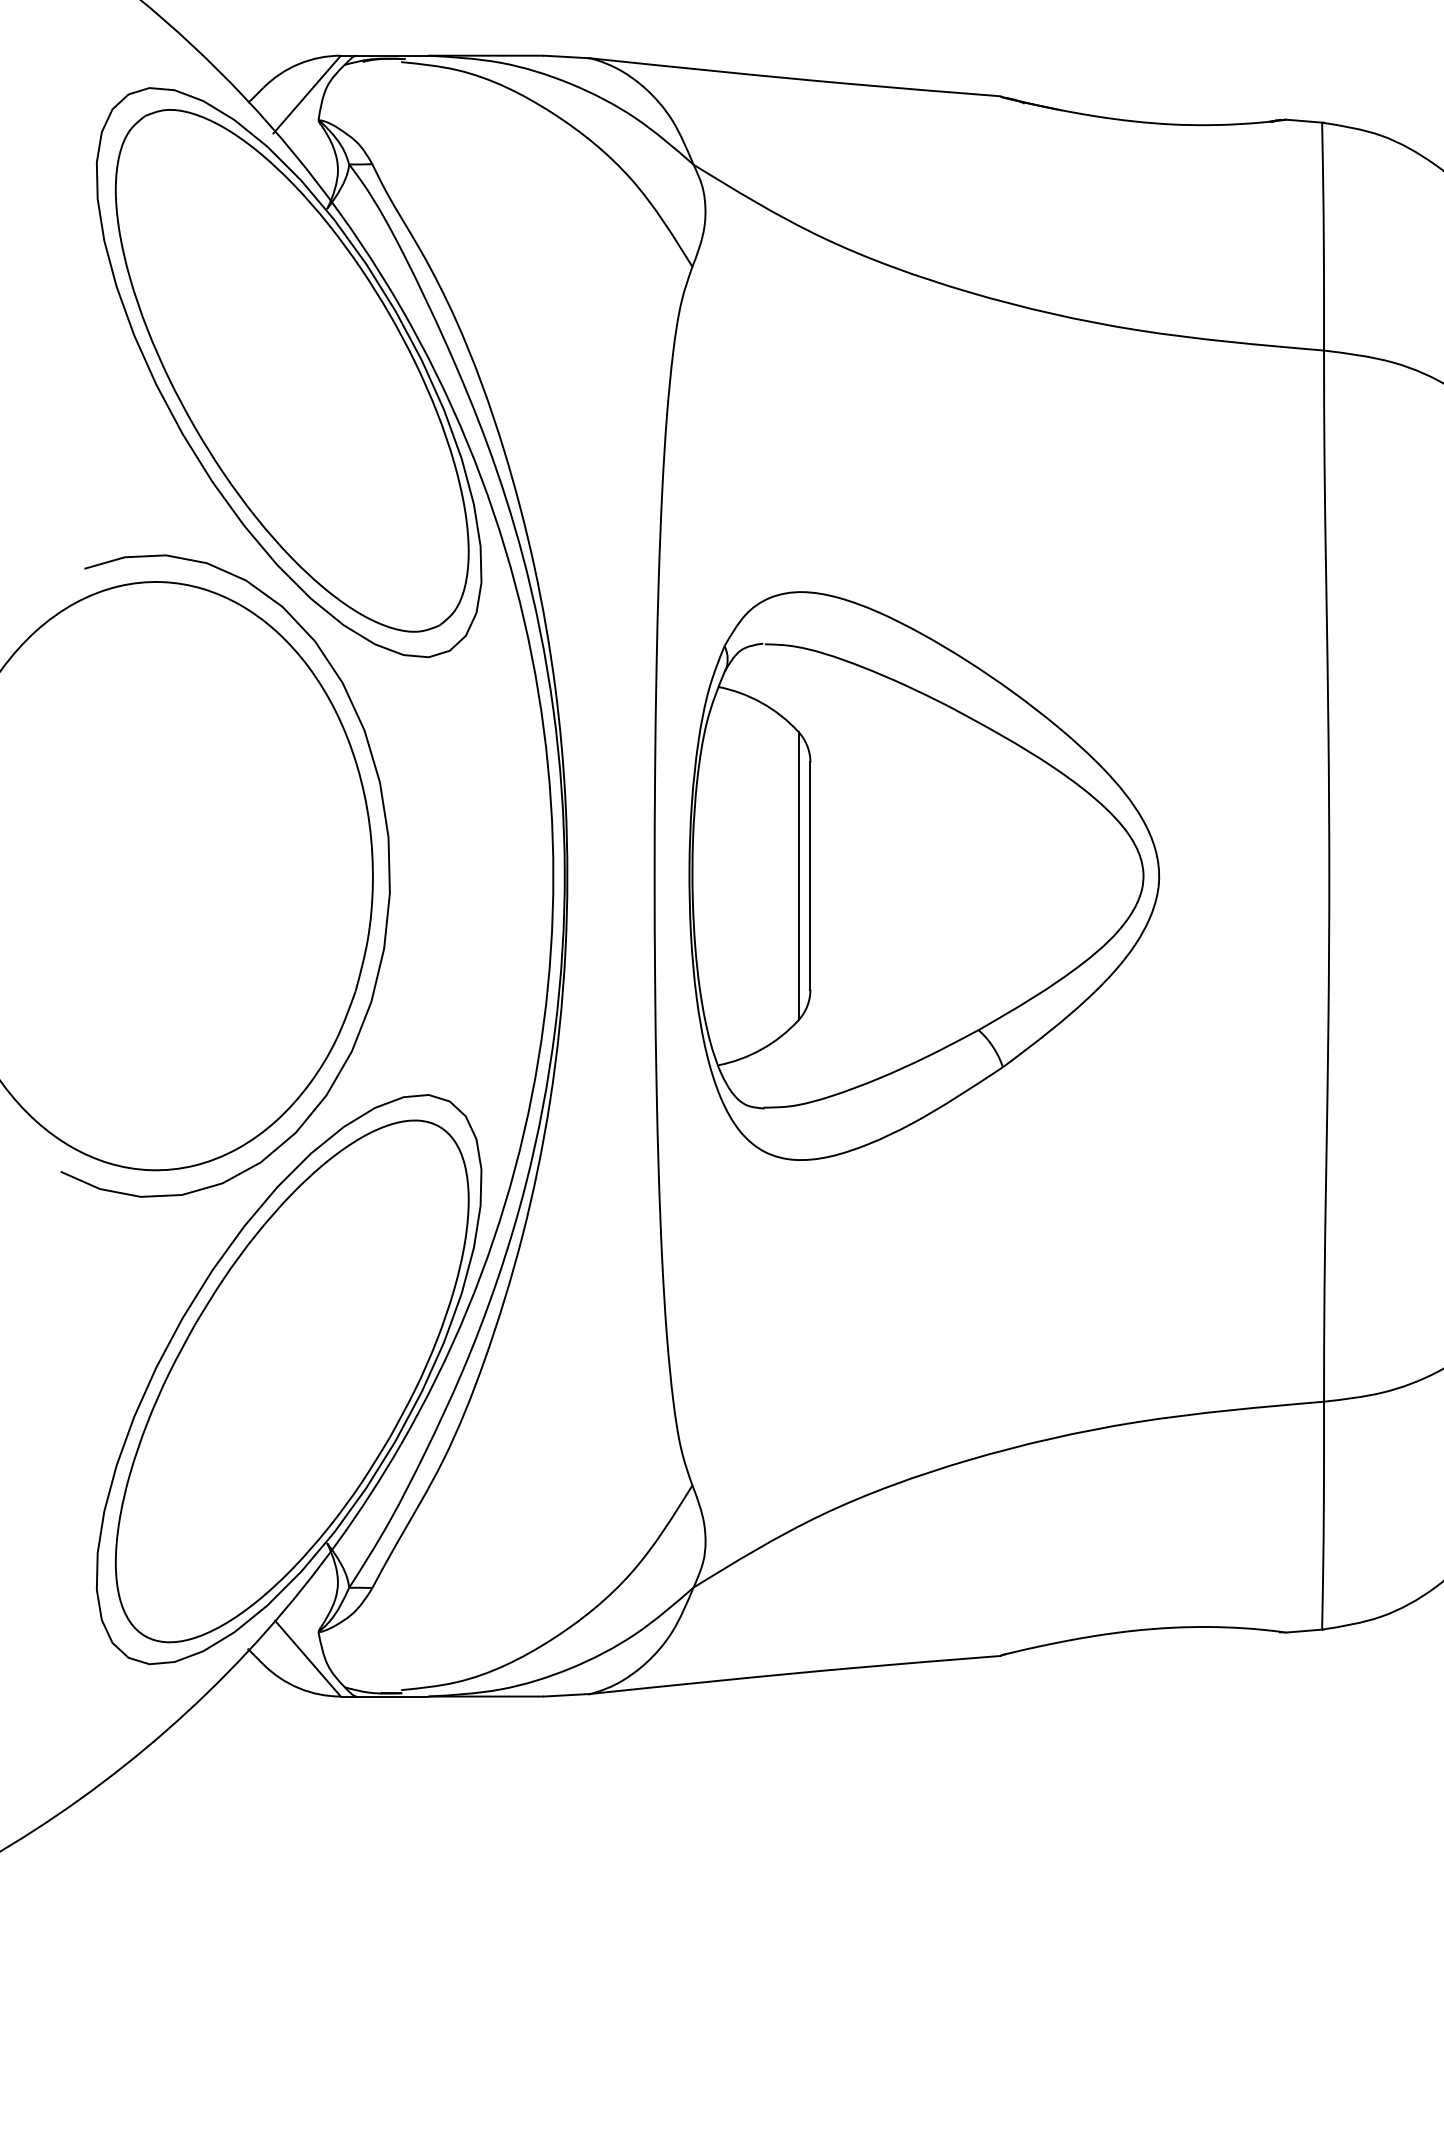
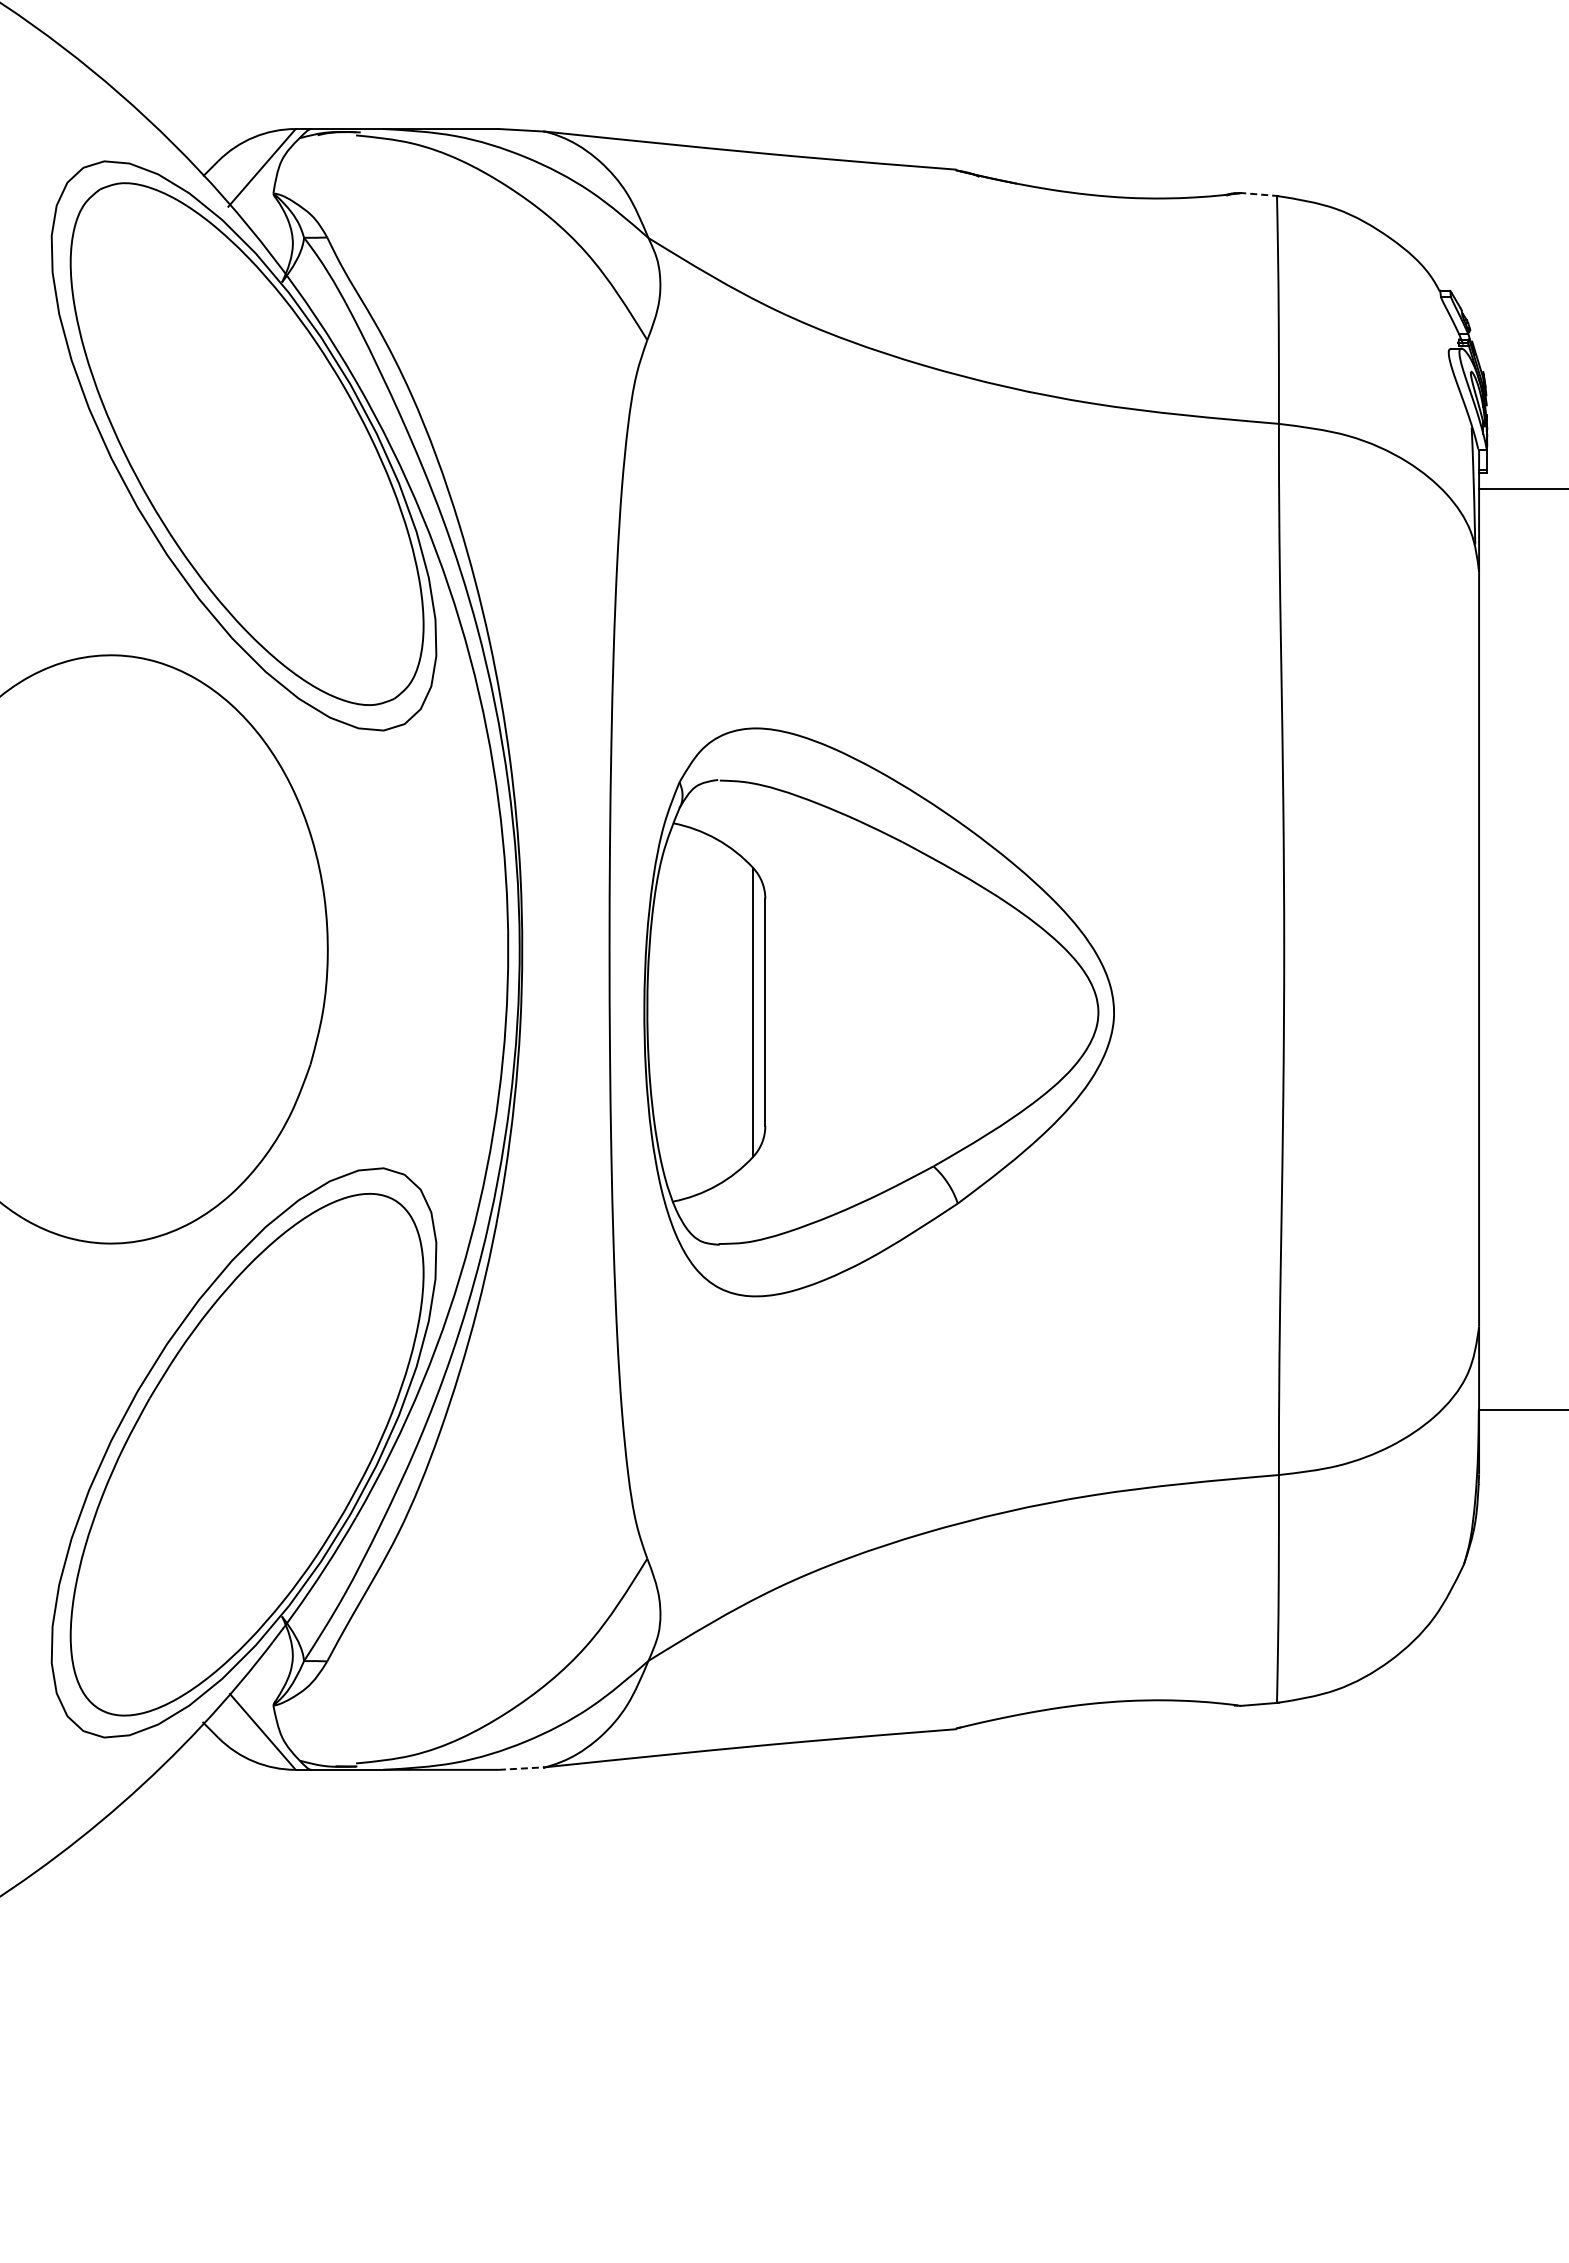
line: (1304, 121) -> (1259, 194), solid -> dashed
curve: (388, 875) -> (343, 948), removed
part: (923, 876) -> (878, 1012), moved
line: (566, 1695) -> (521, 1768), solid -> dashed

